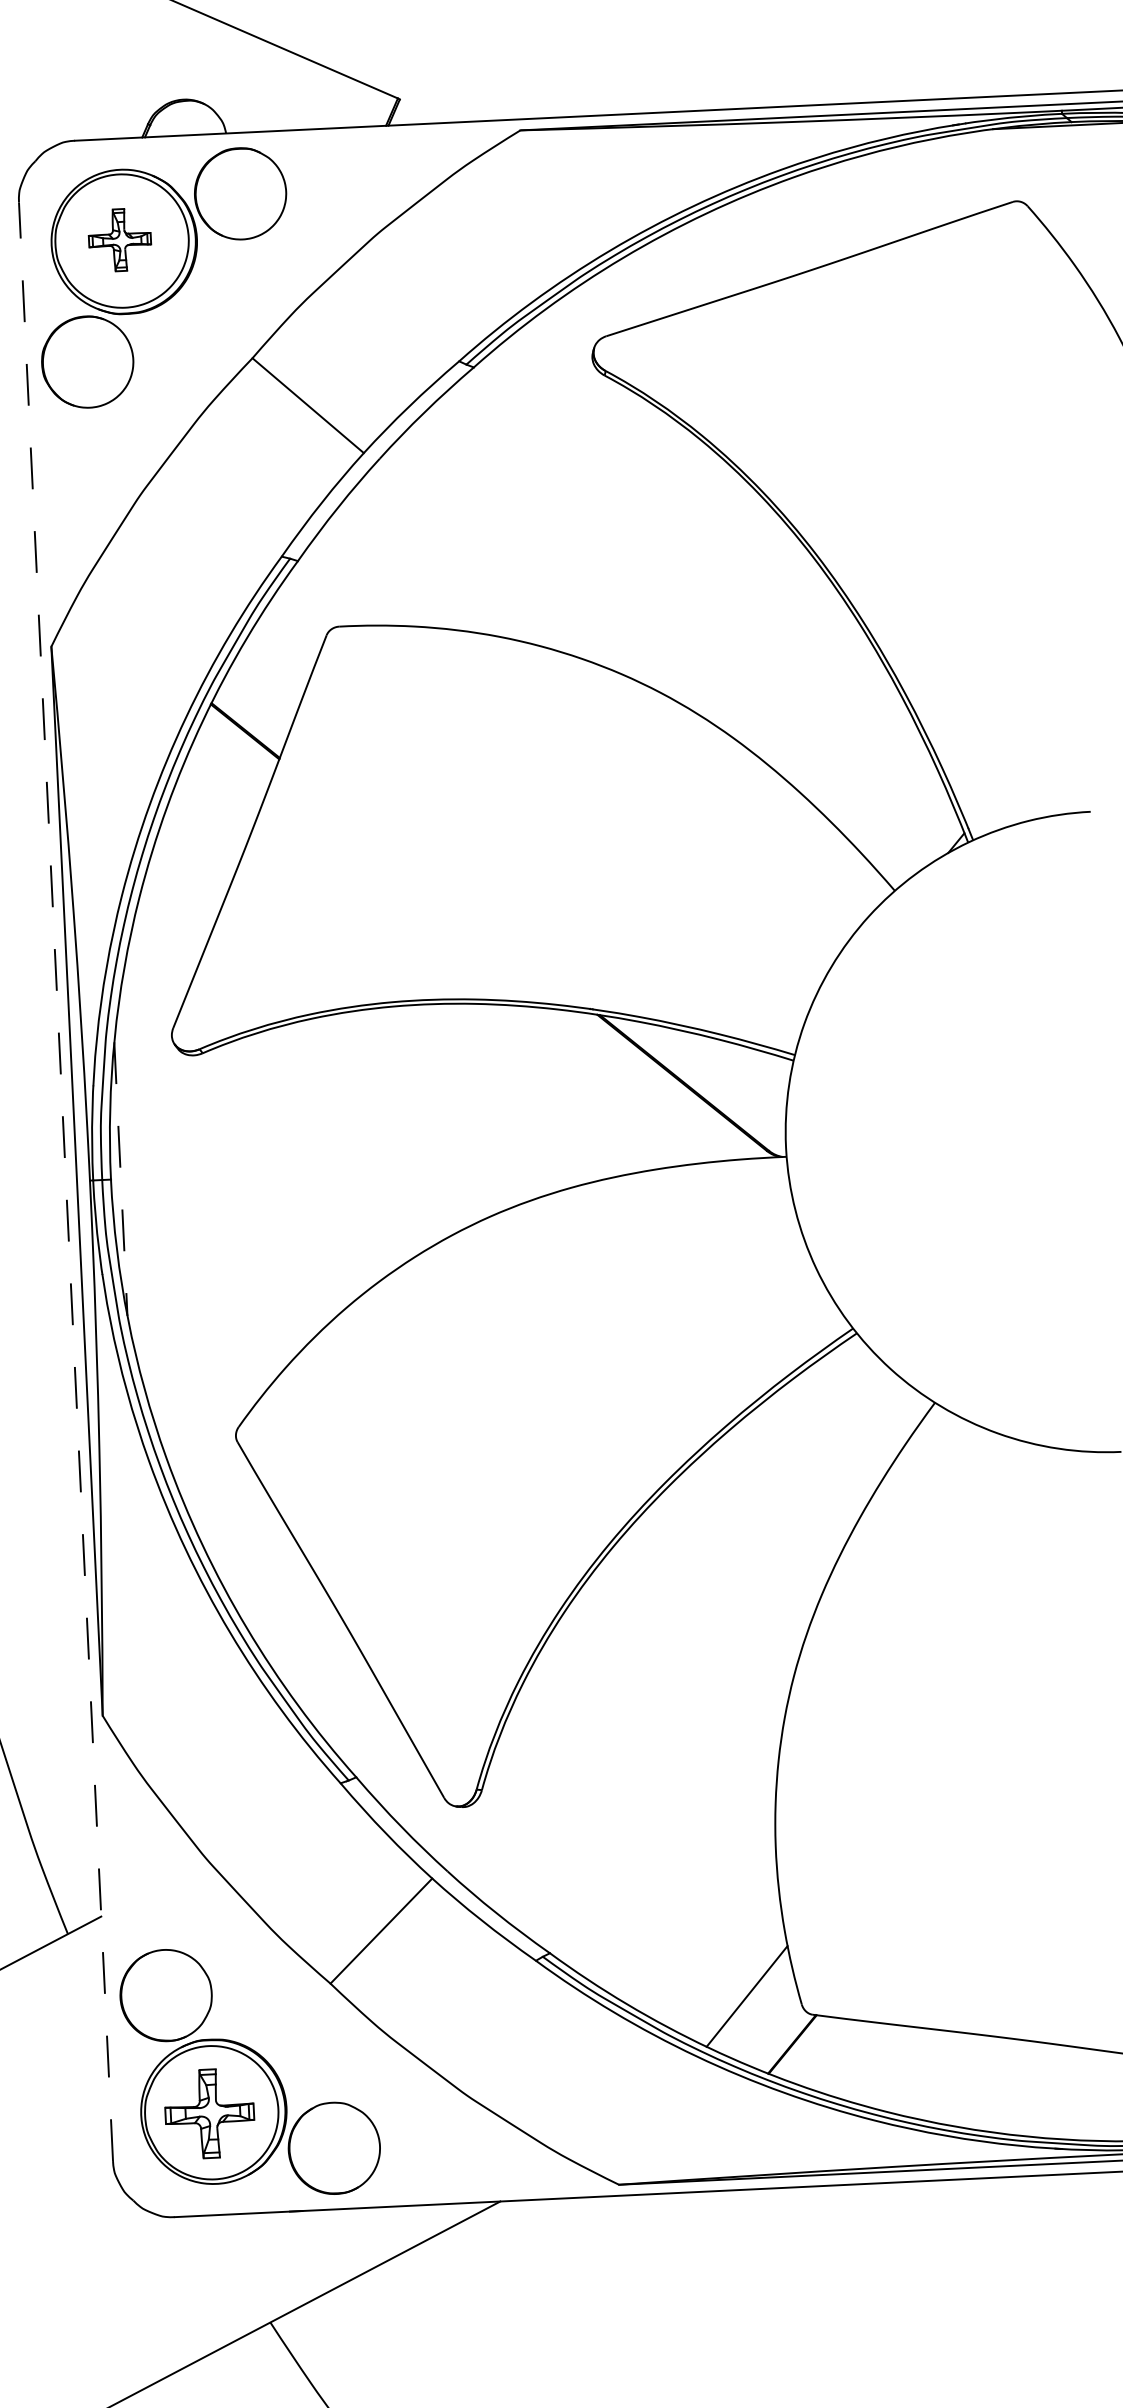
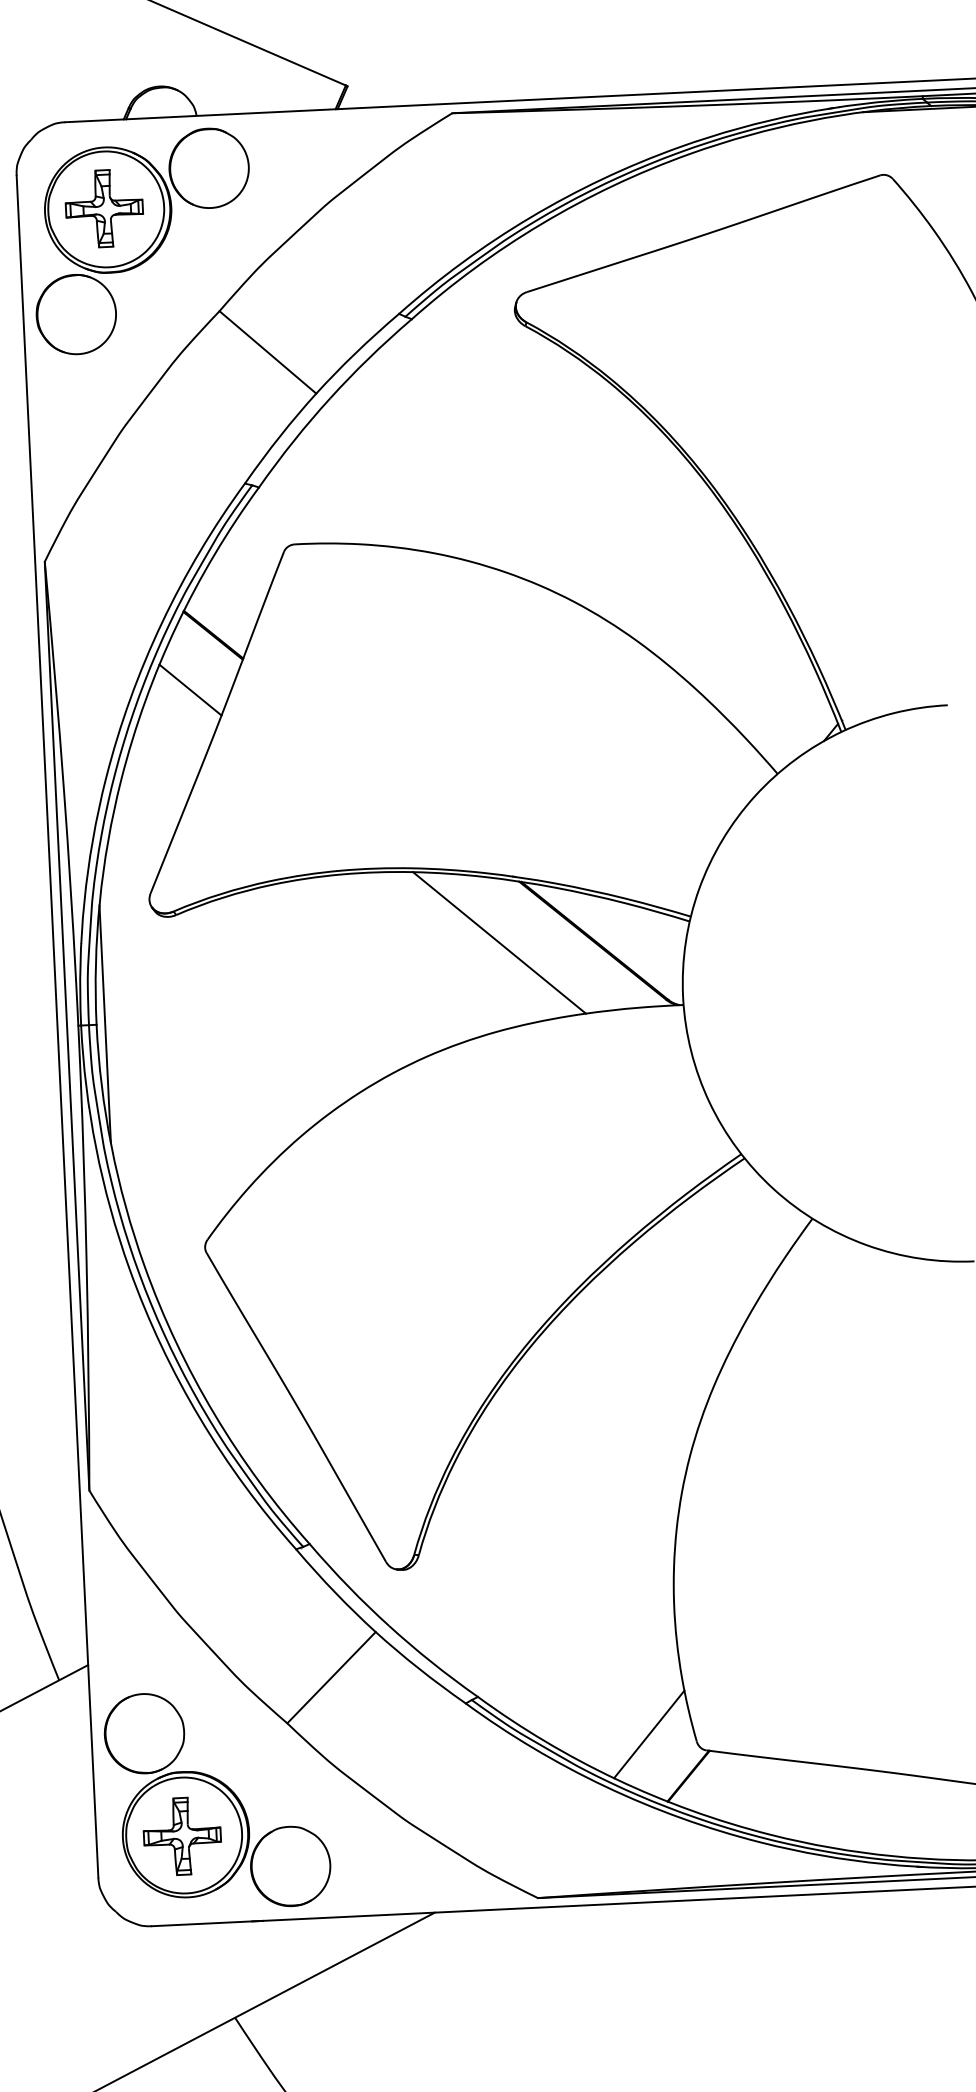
part: (119, 239) -> (103, 208), size x1.43
line: (218, 794) -> (190, 690), added
line: (574, 1084) -> (499, 942), added
line: (120, 1179) -> (104, 1024), dashed -> solid
line: (65, 1181) -> (57, 1026), dashed -> solid

